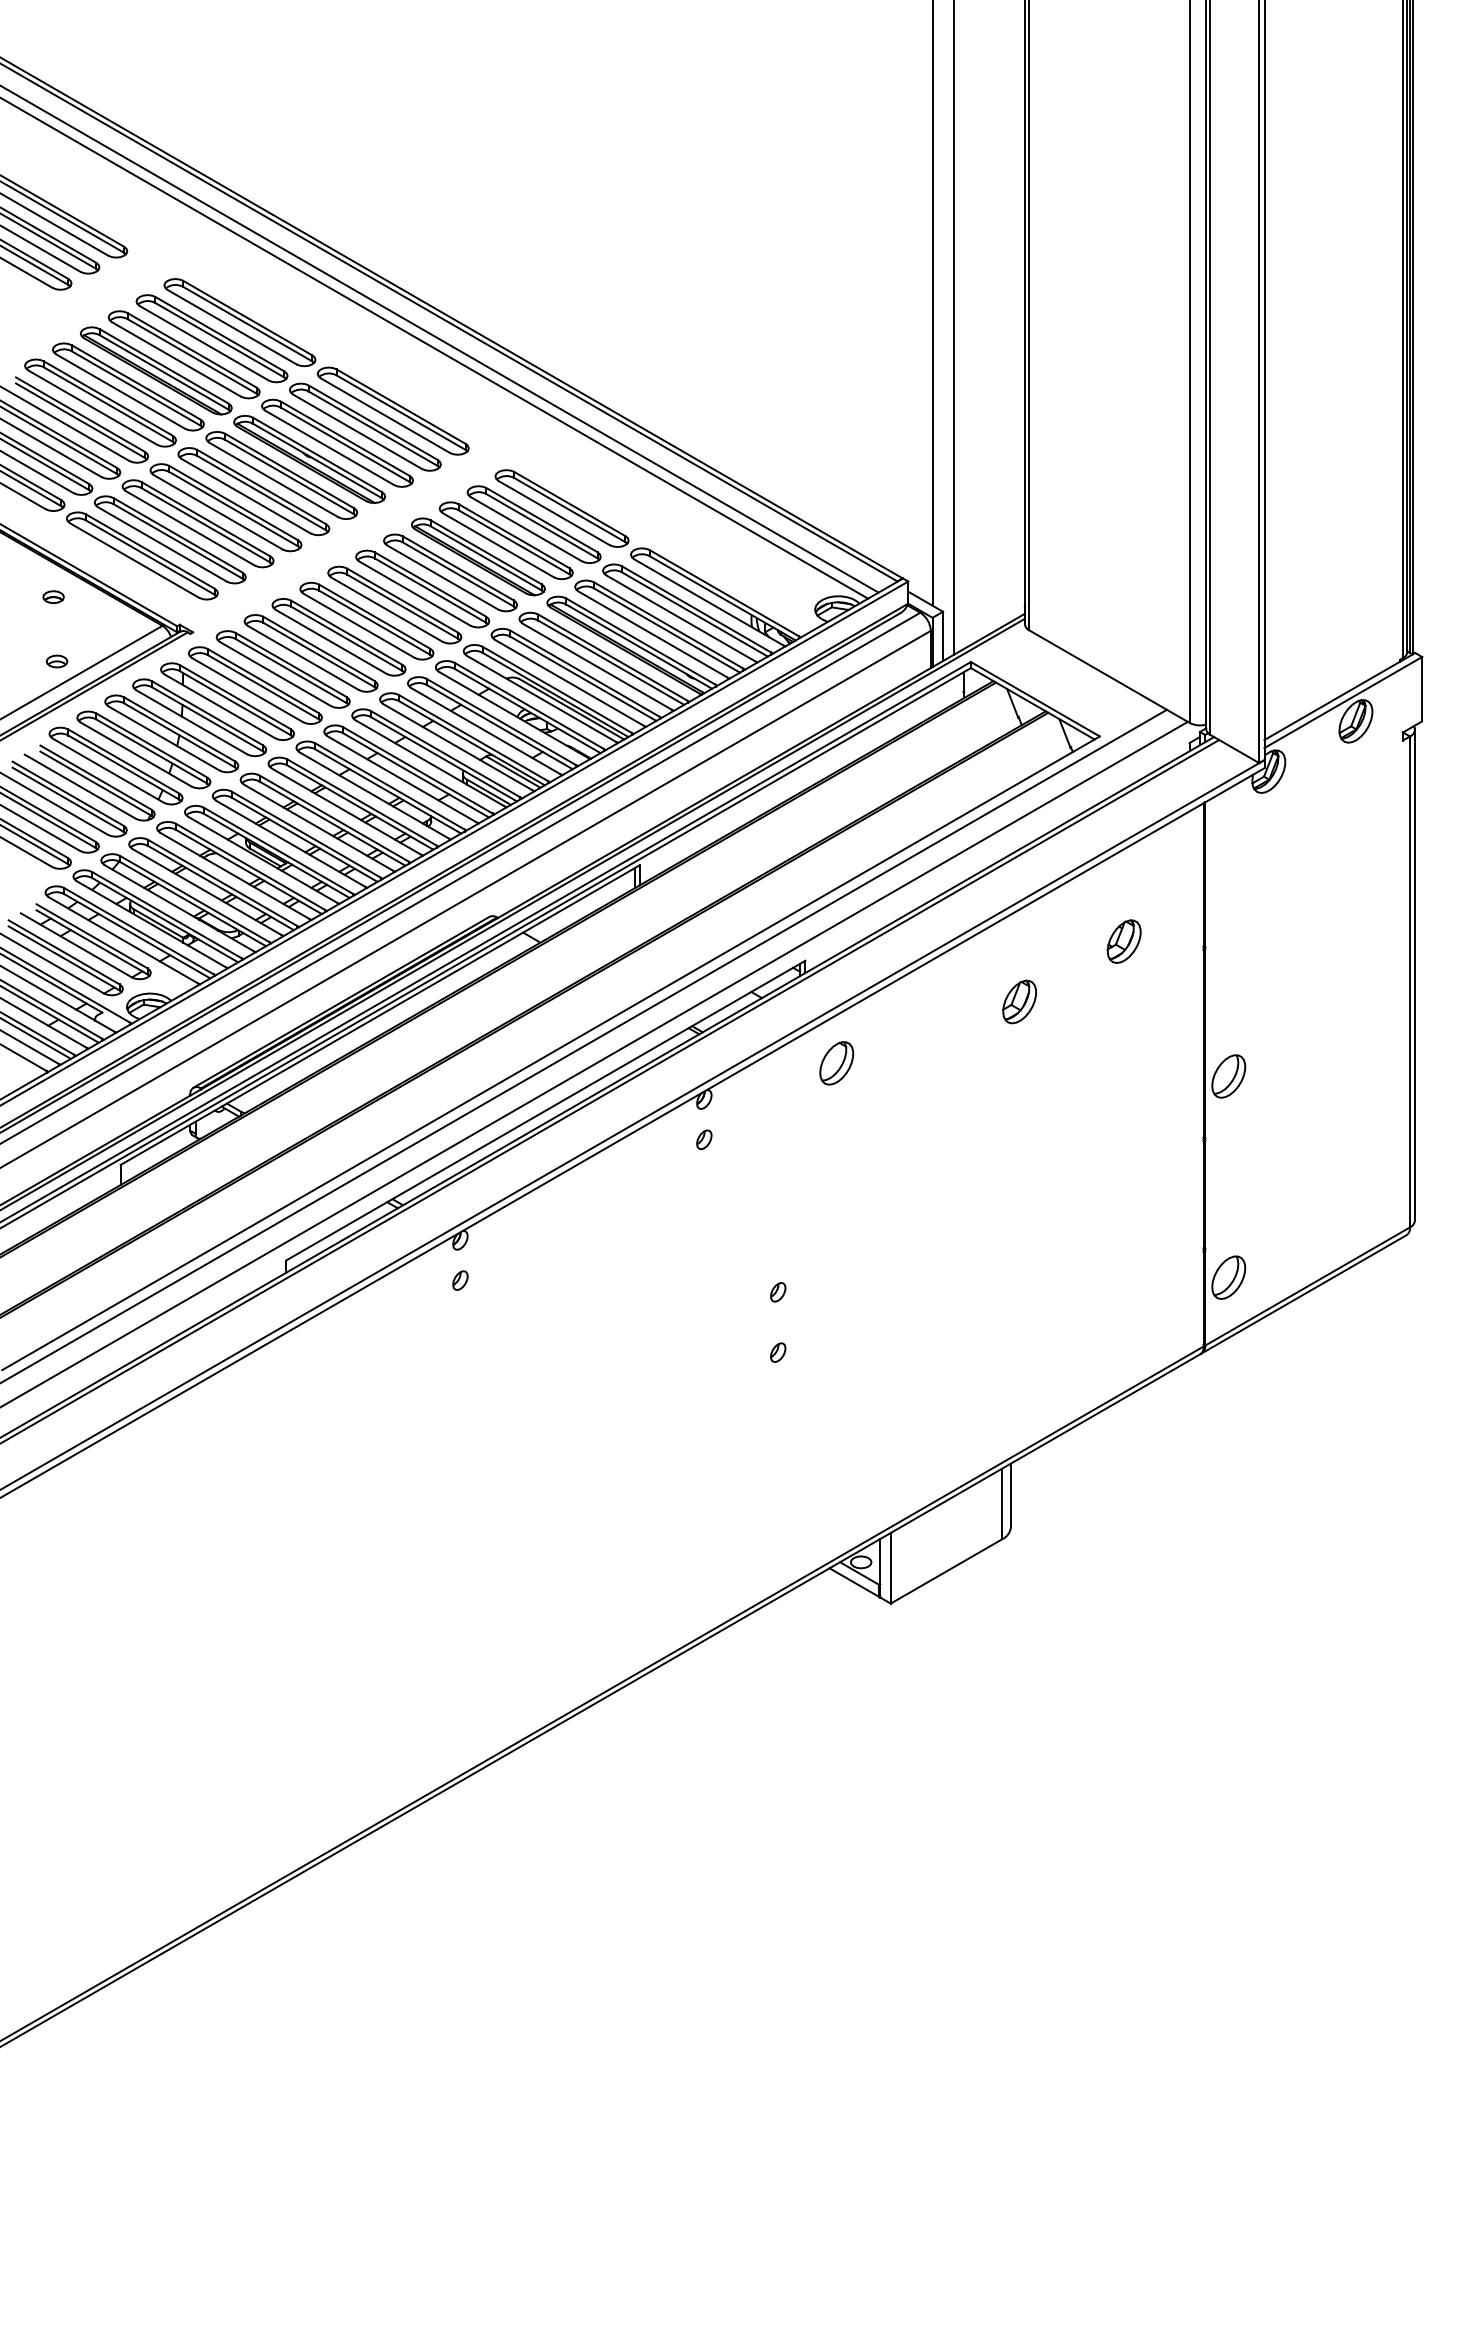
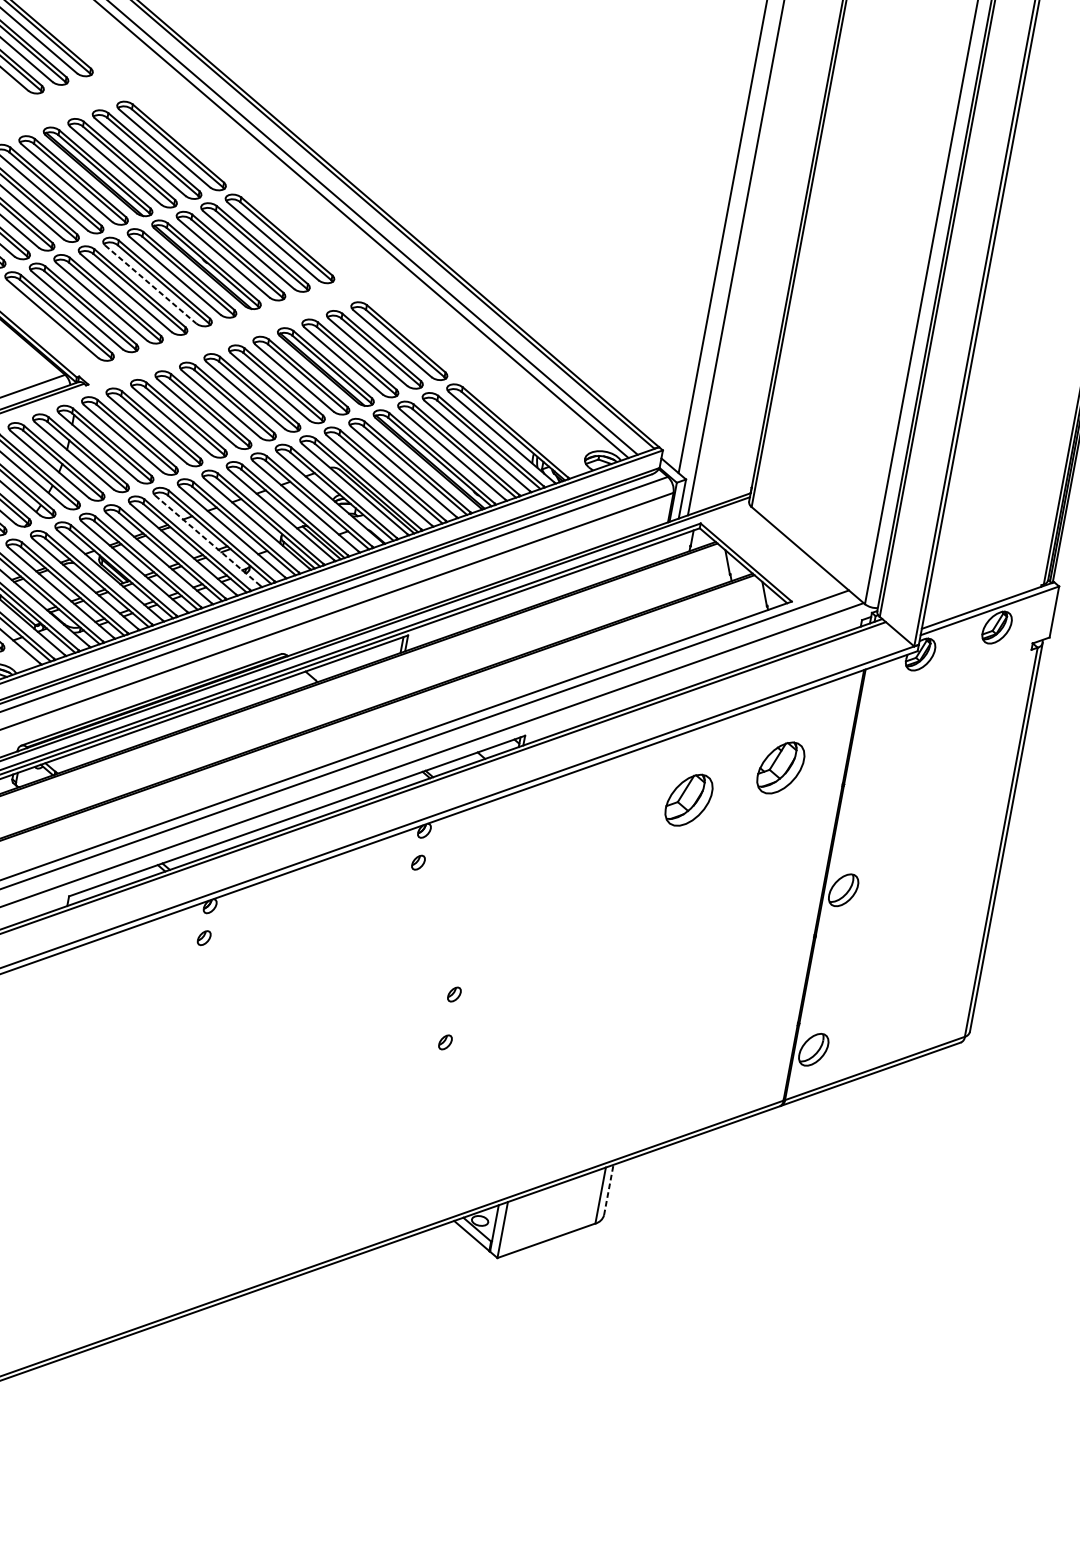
line: (246, 496) -> (150, 284), solid -> dashed
line: (374, 795) -> (208, 540), solid -> dashed
part: (1123, 941) -> (780, 767), size x1.6
part: (1019, 1001) -> (688, 799), size x1.6
part: (836, 1063) -> (534, 821), removed
line: (1010, 1495) -> (608, 1190), solid -> dashed

